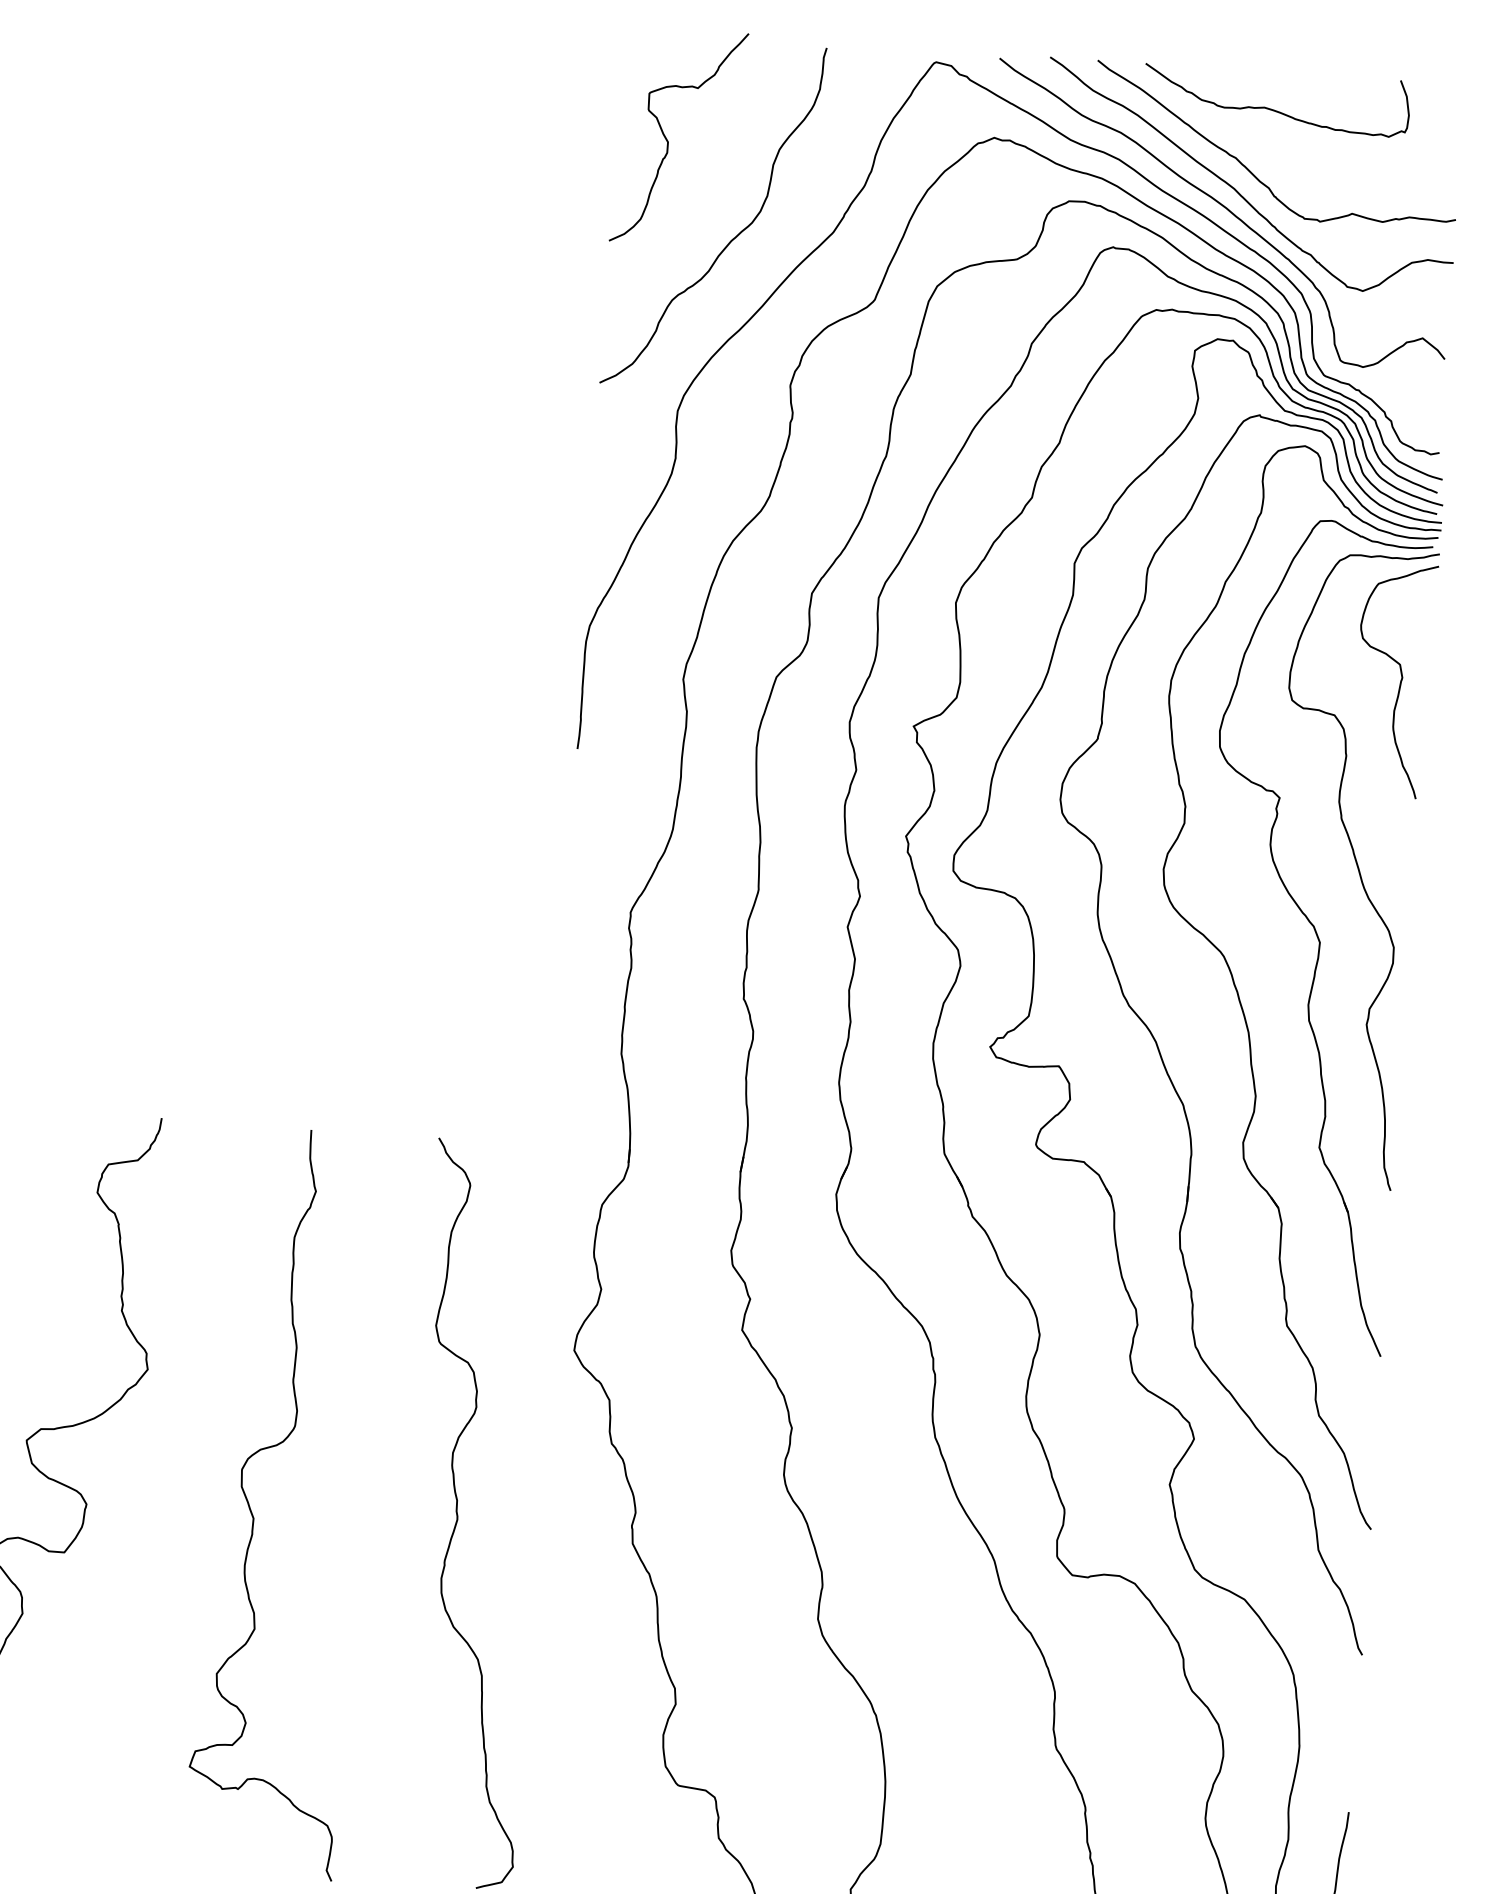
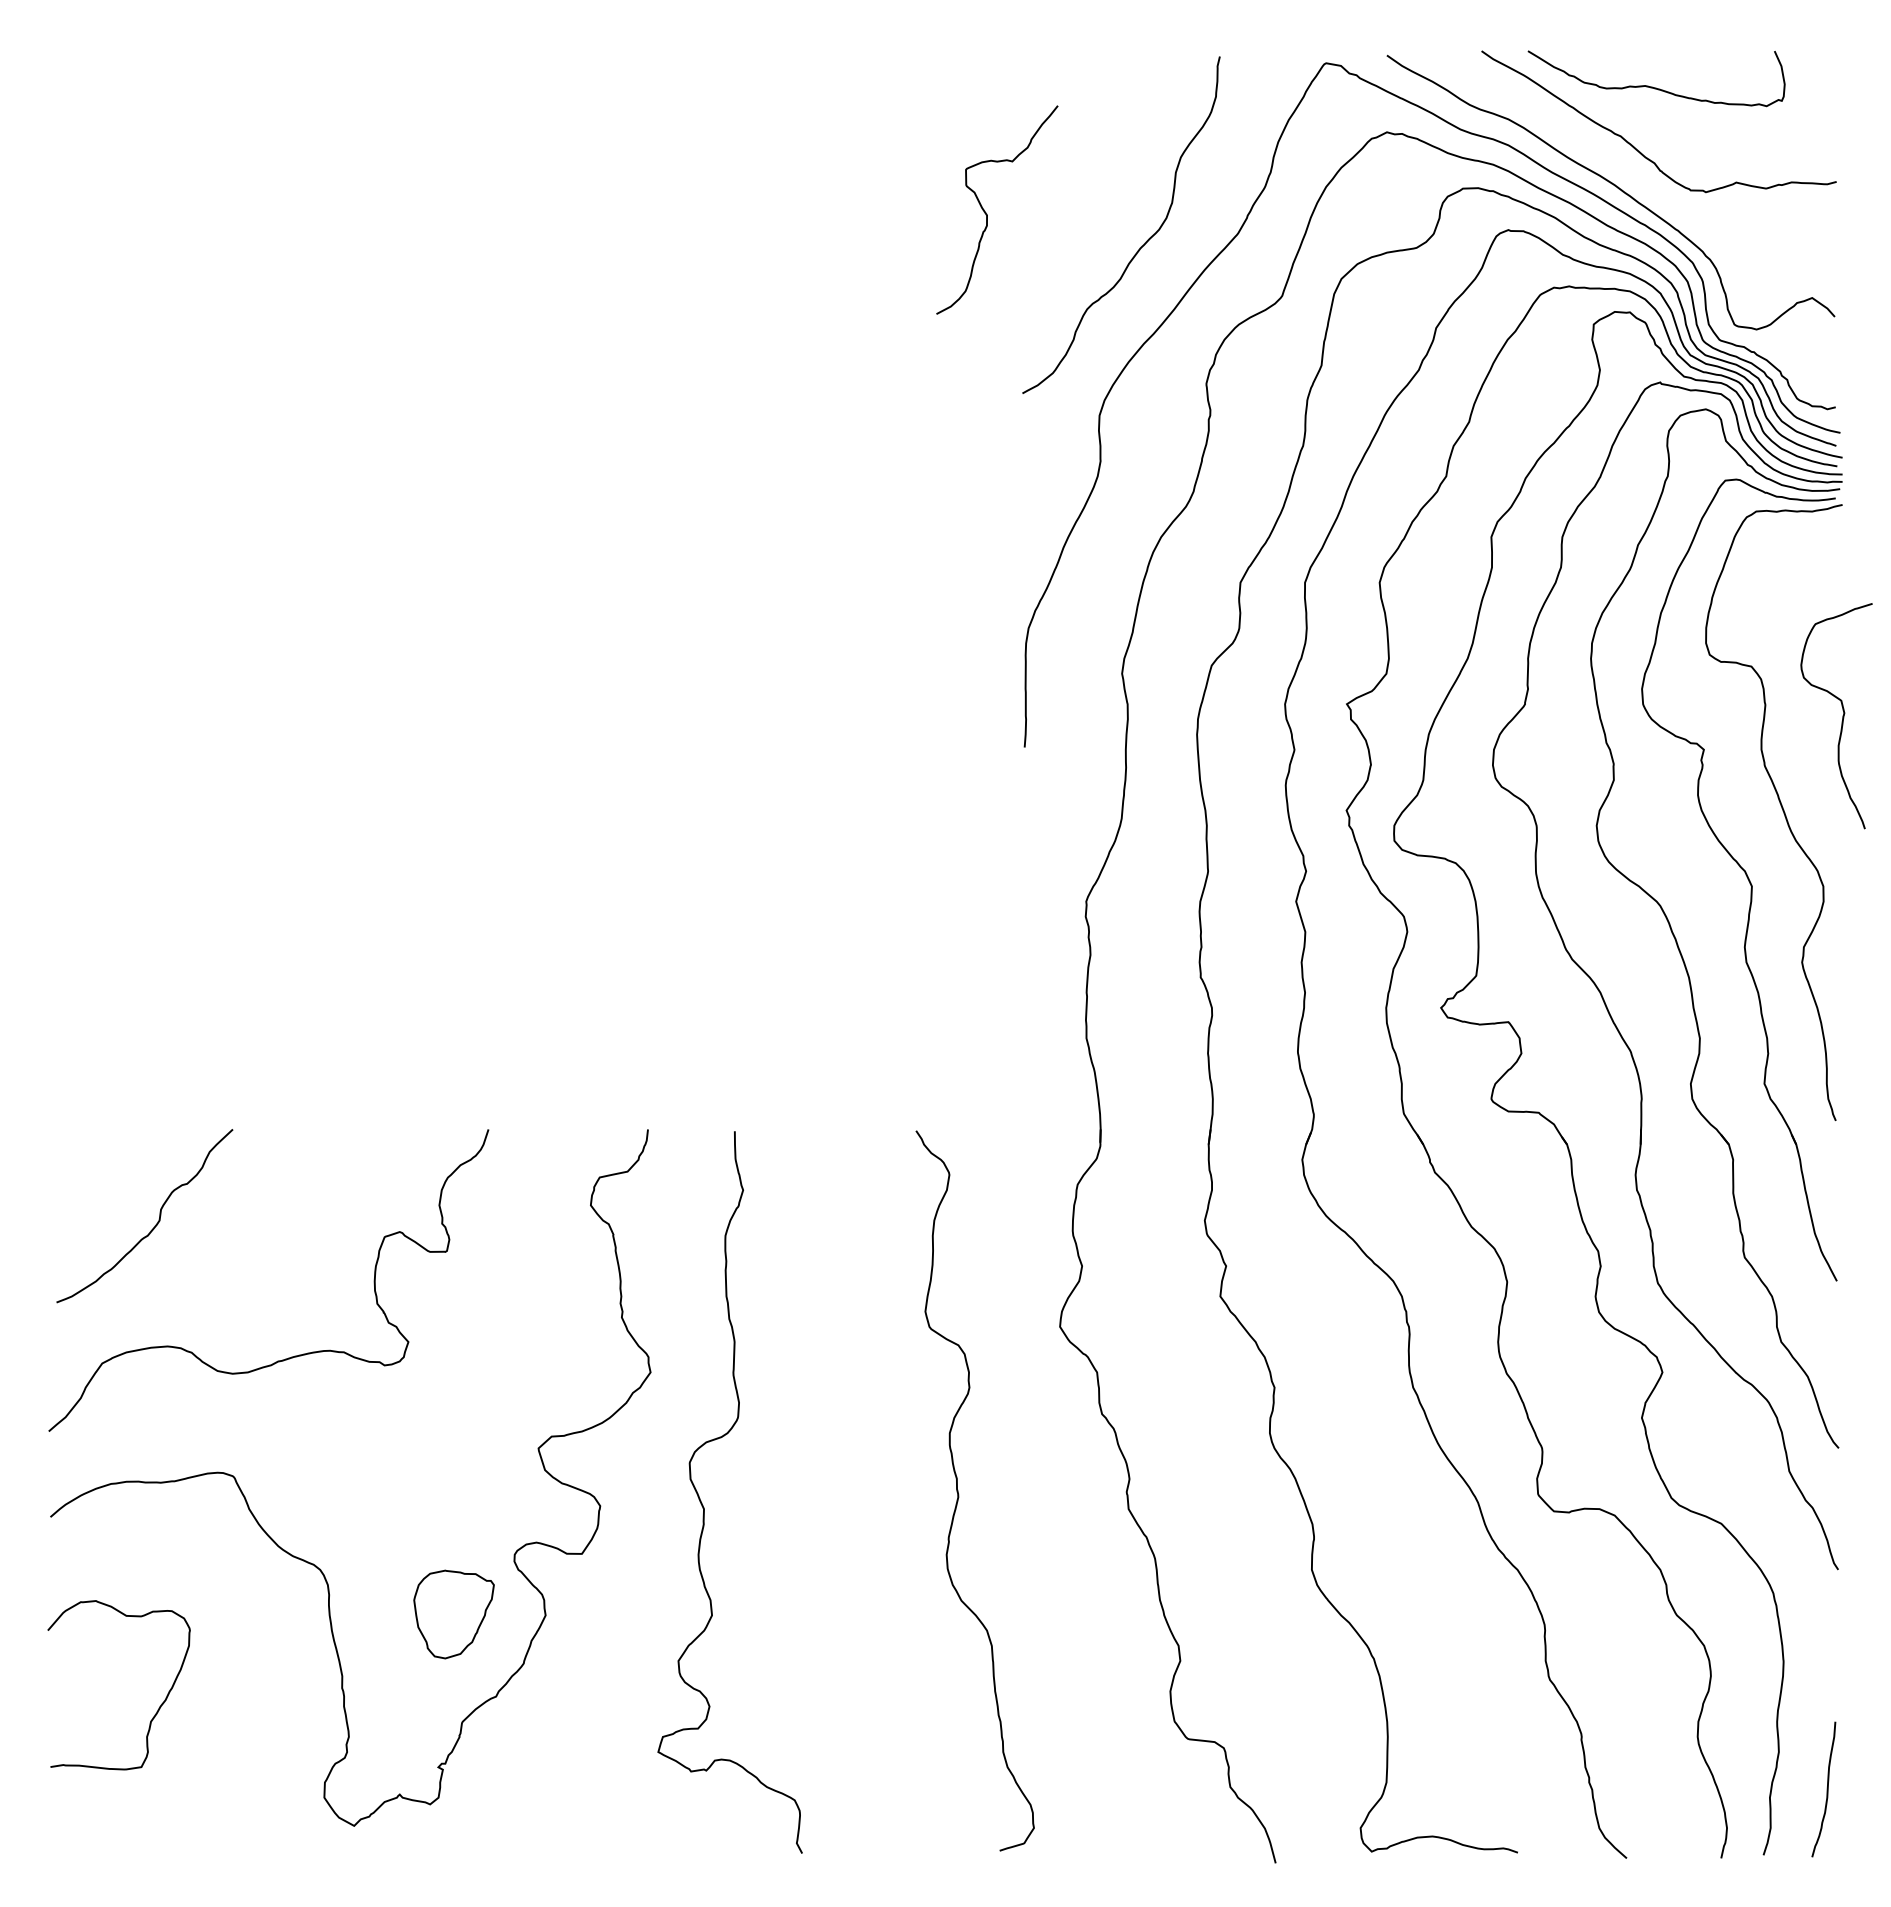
curve: (668, 141) -> (987, 214), moved
curve: (1236, 189) -> (1623, 166), removed
curve: (1400, 681) -> (1842, 716), moved
curve: (253, 1514) -> (703, 1505), moved

